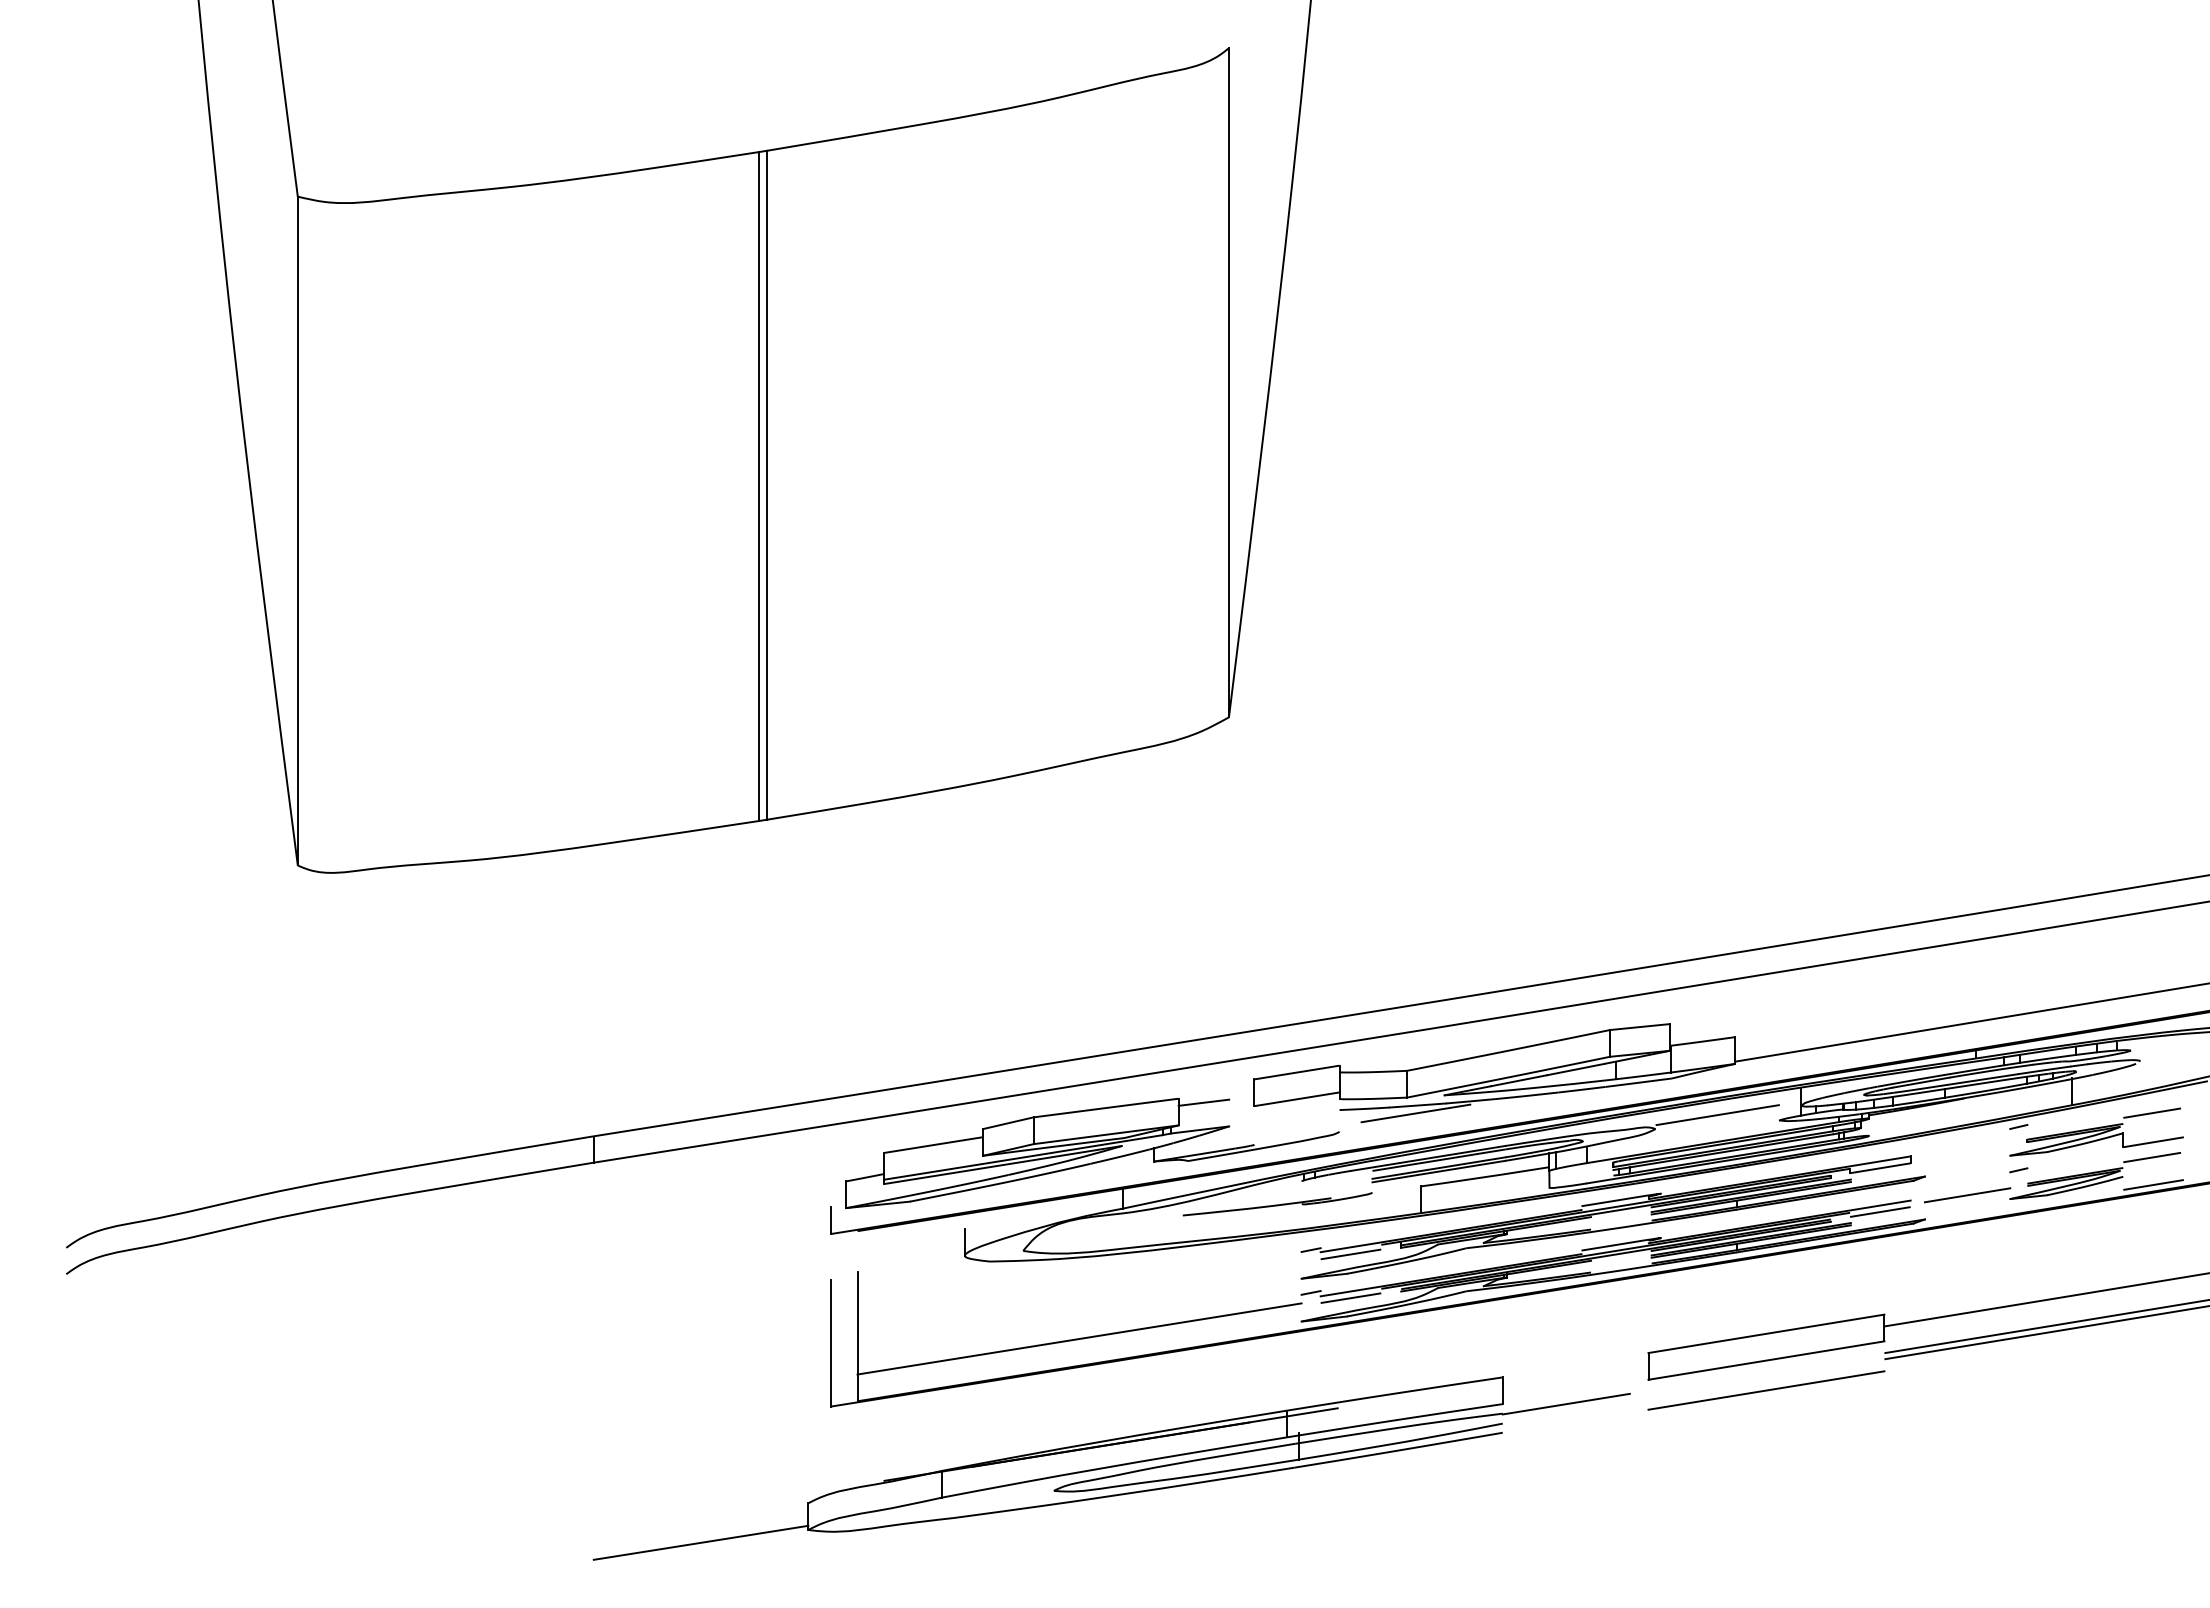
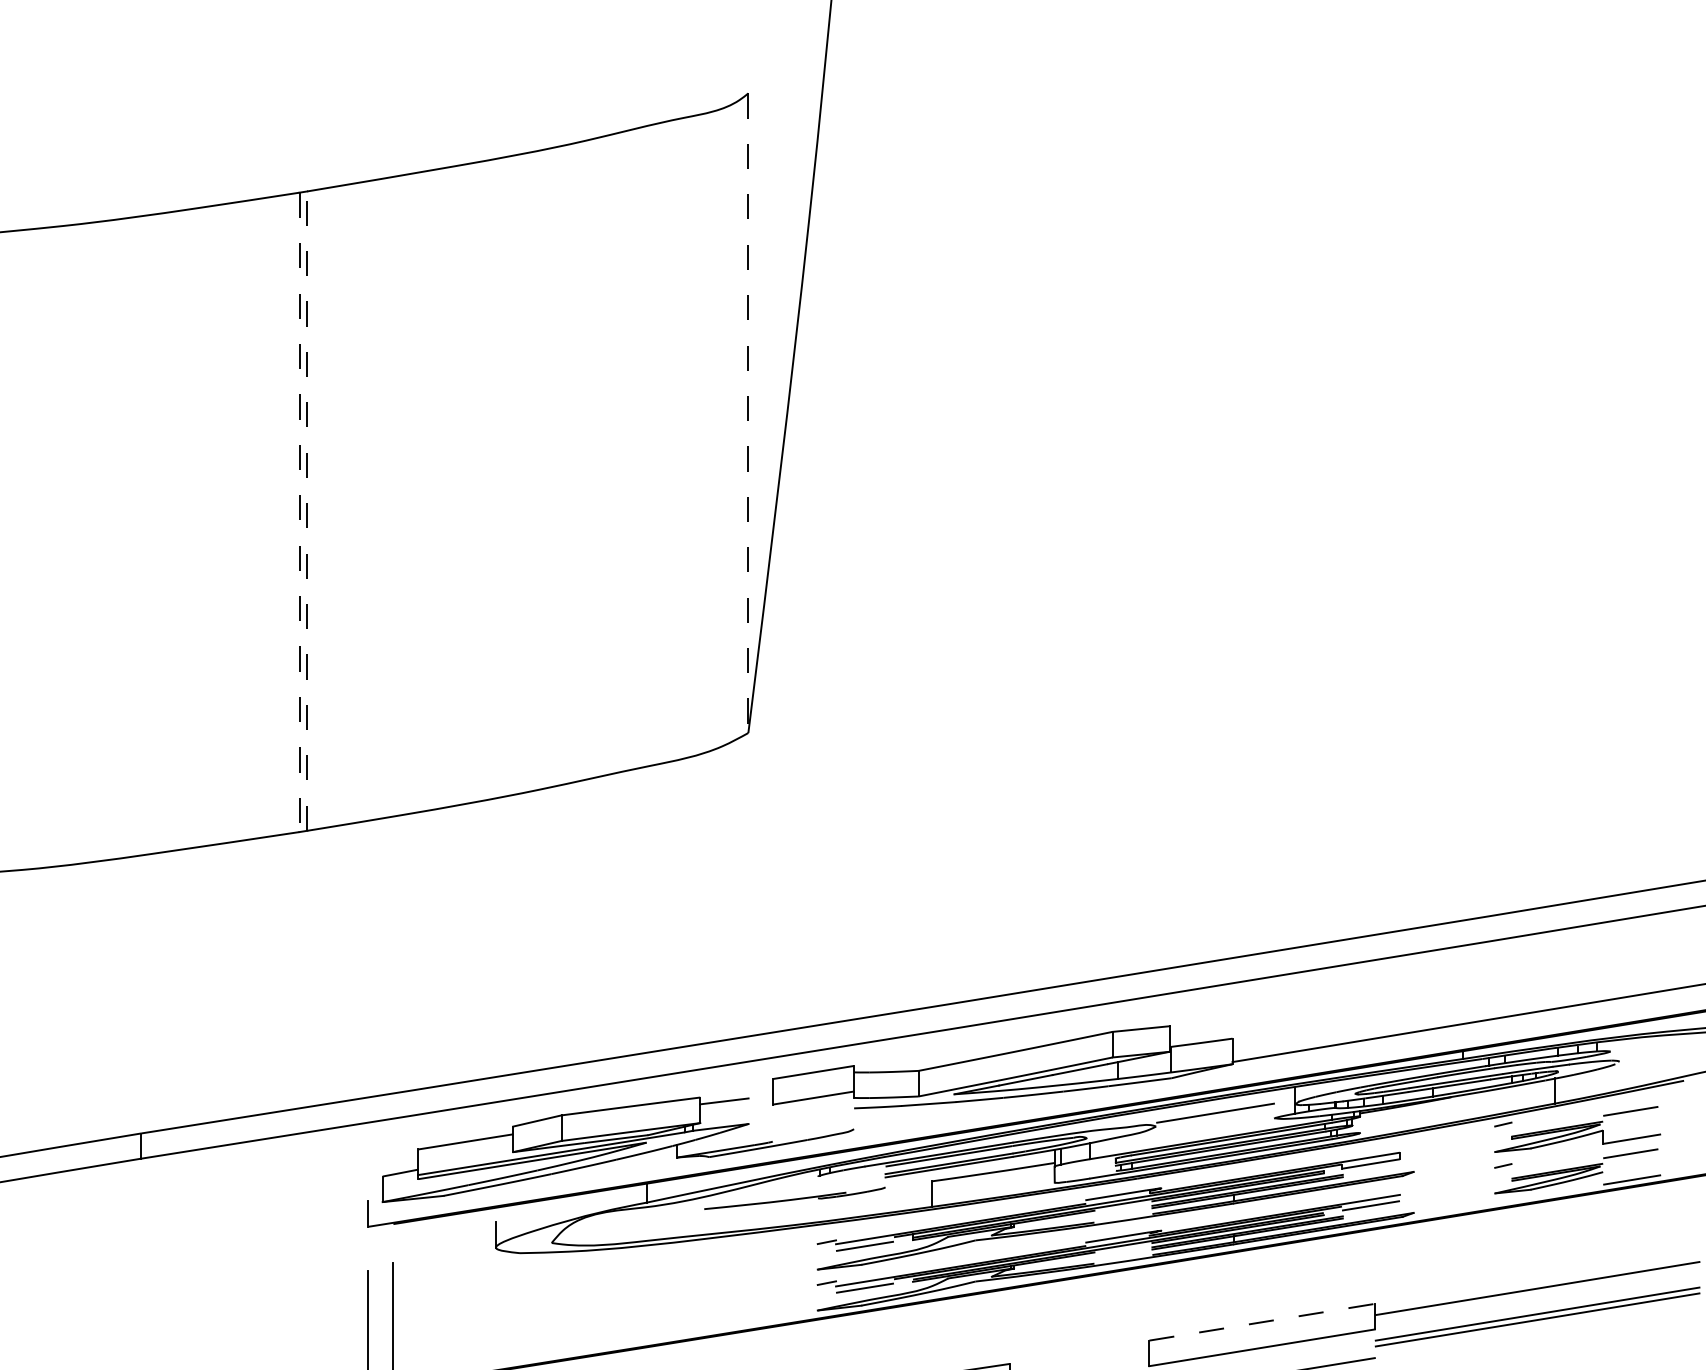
line: (1228, 382) -> (747, 412), solid -> dashed
line: (767, 484) -> (307, 510), solid -> dashed
line: (759, 487) -> (299, 513), solid -> dashed
line: (1415, 1113) -> (926, 1111), removed
line: (1967, 1195) -> (1454, 1190), removed
line: (1766, 1333) -> (1262, 1321), solid -> dashed
line: (1079, 1338) -> (605, 1326), removed

